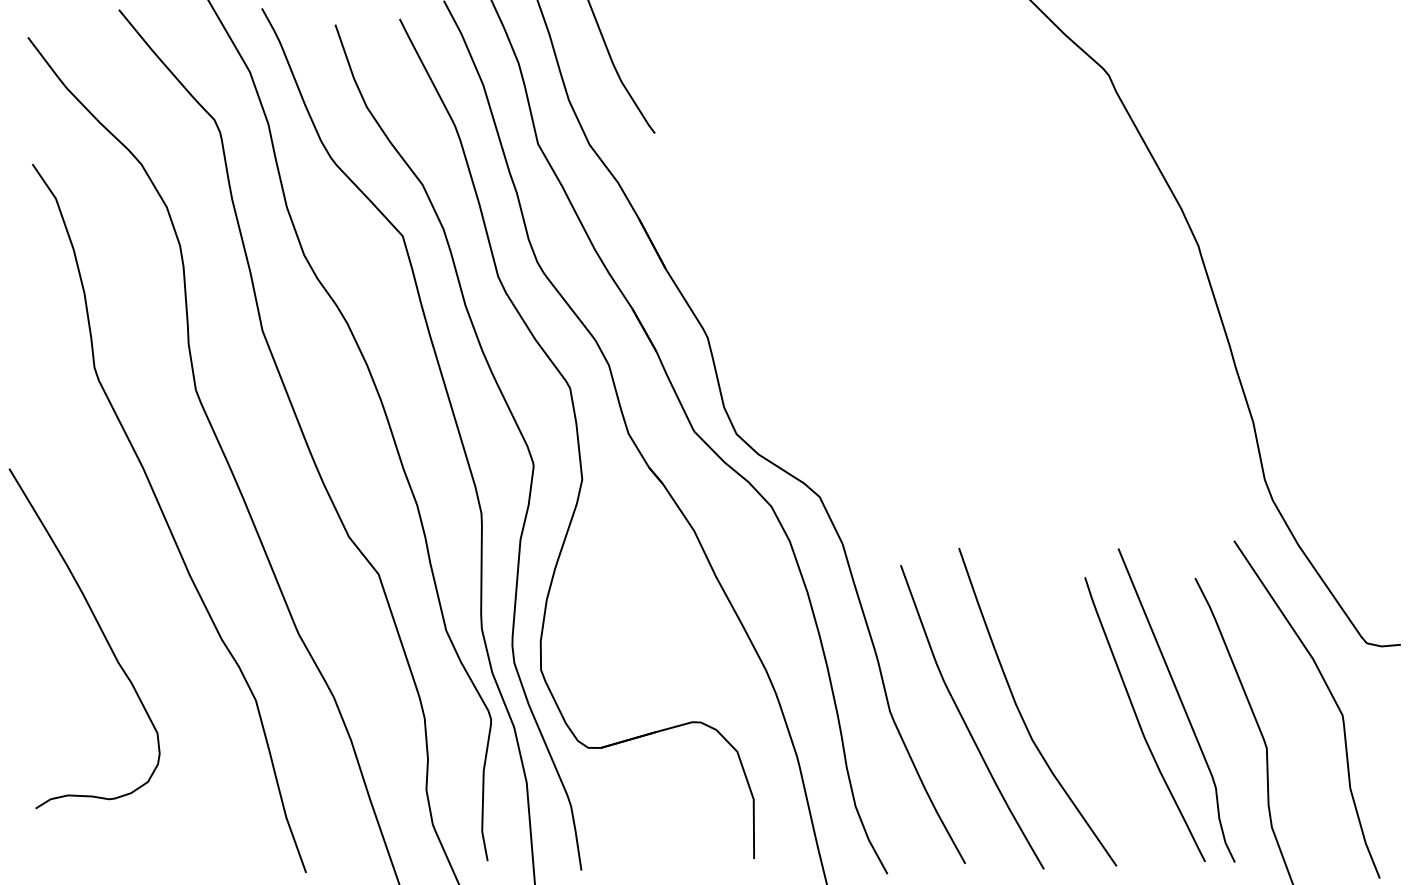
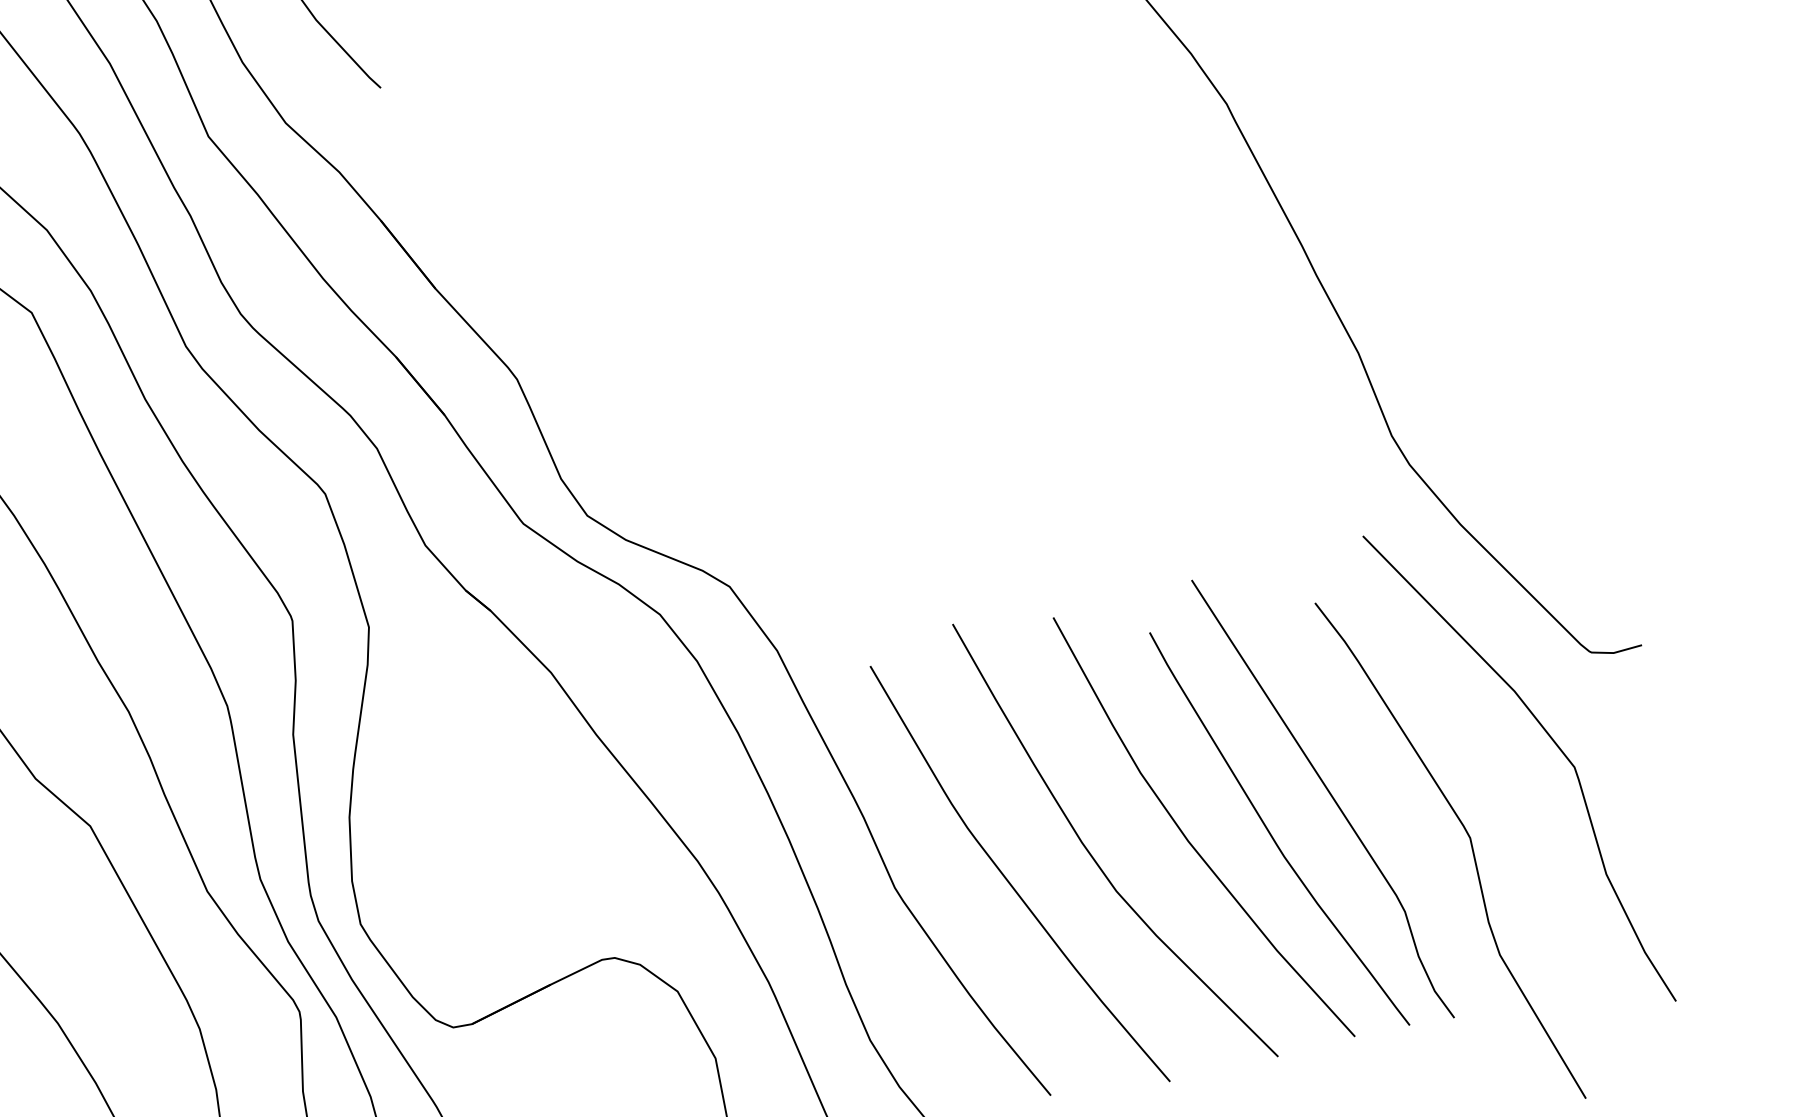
curve: (1084, 713) -> (1187, 836), added

